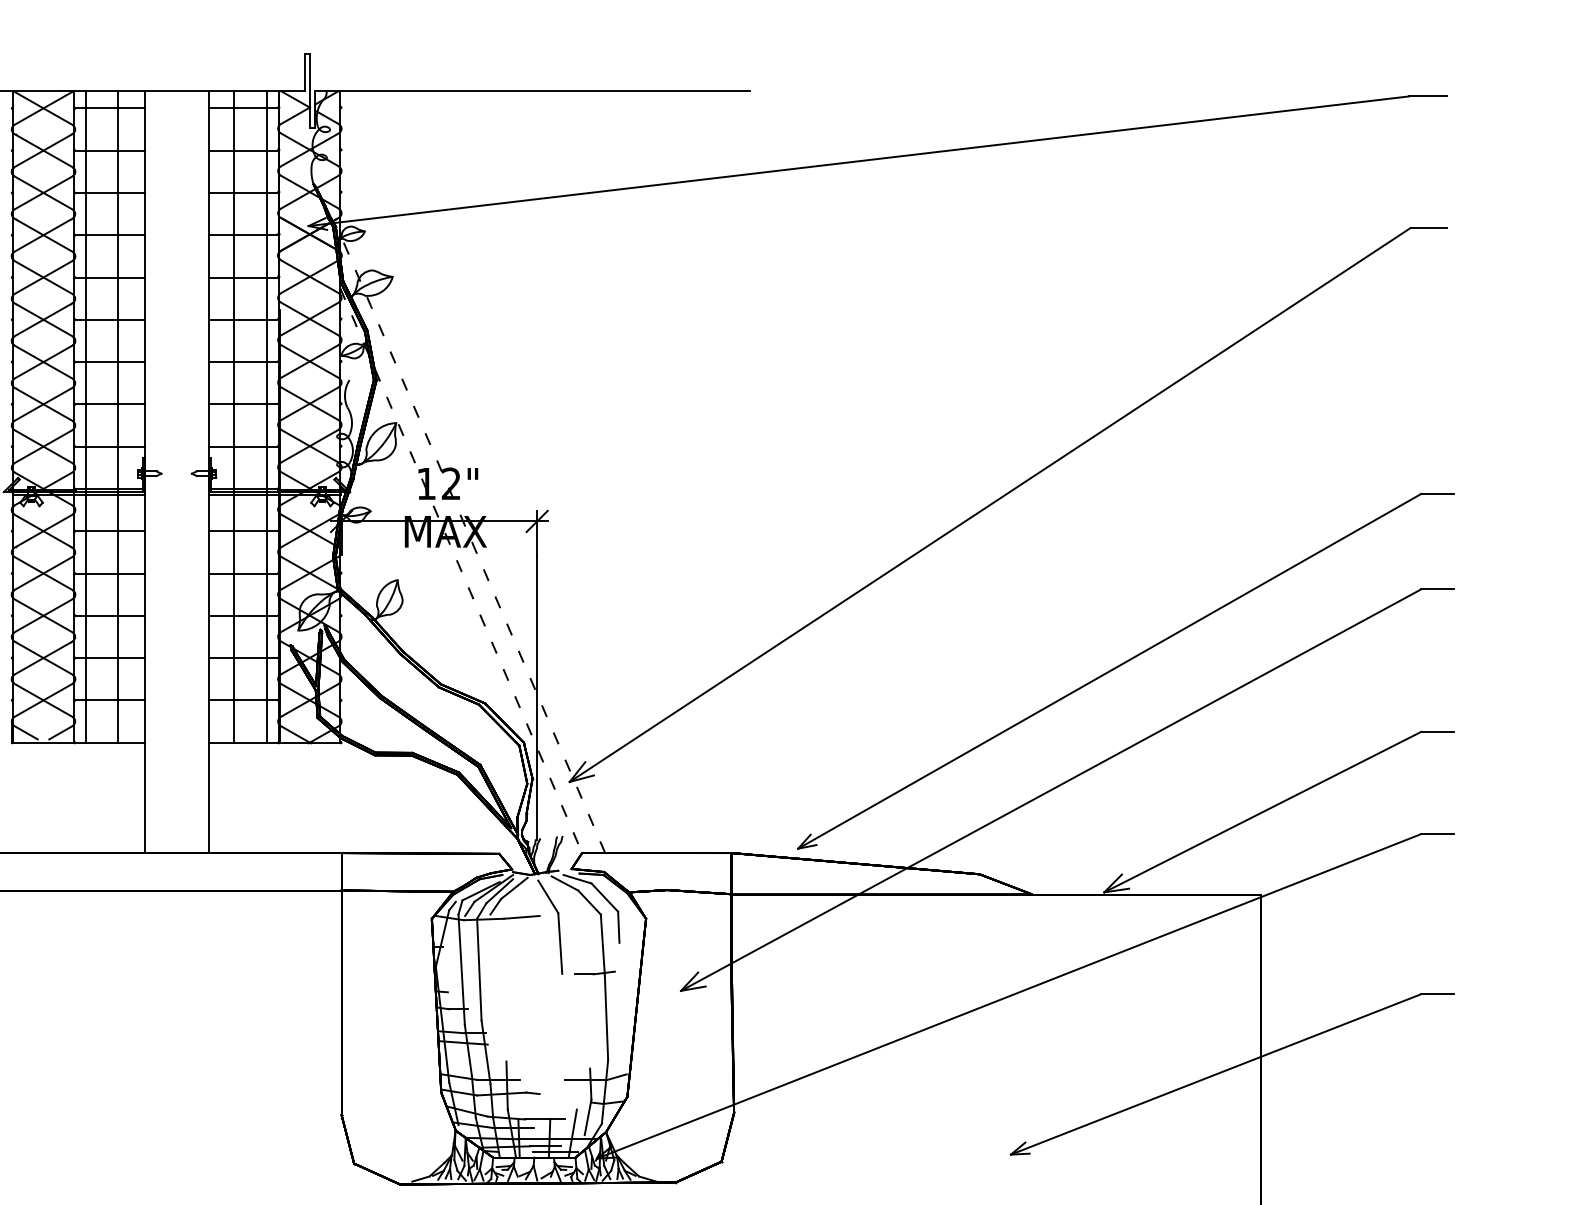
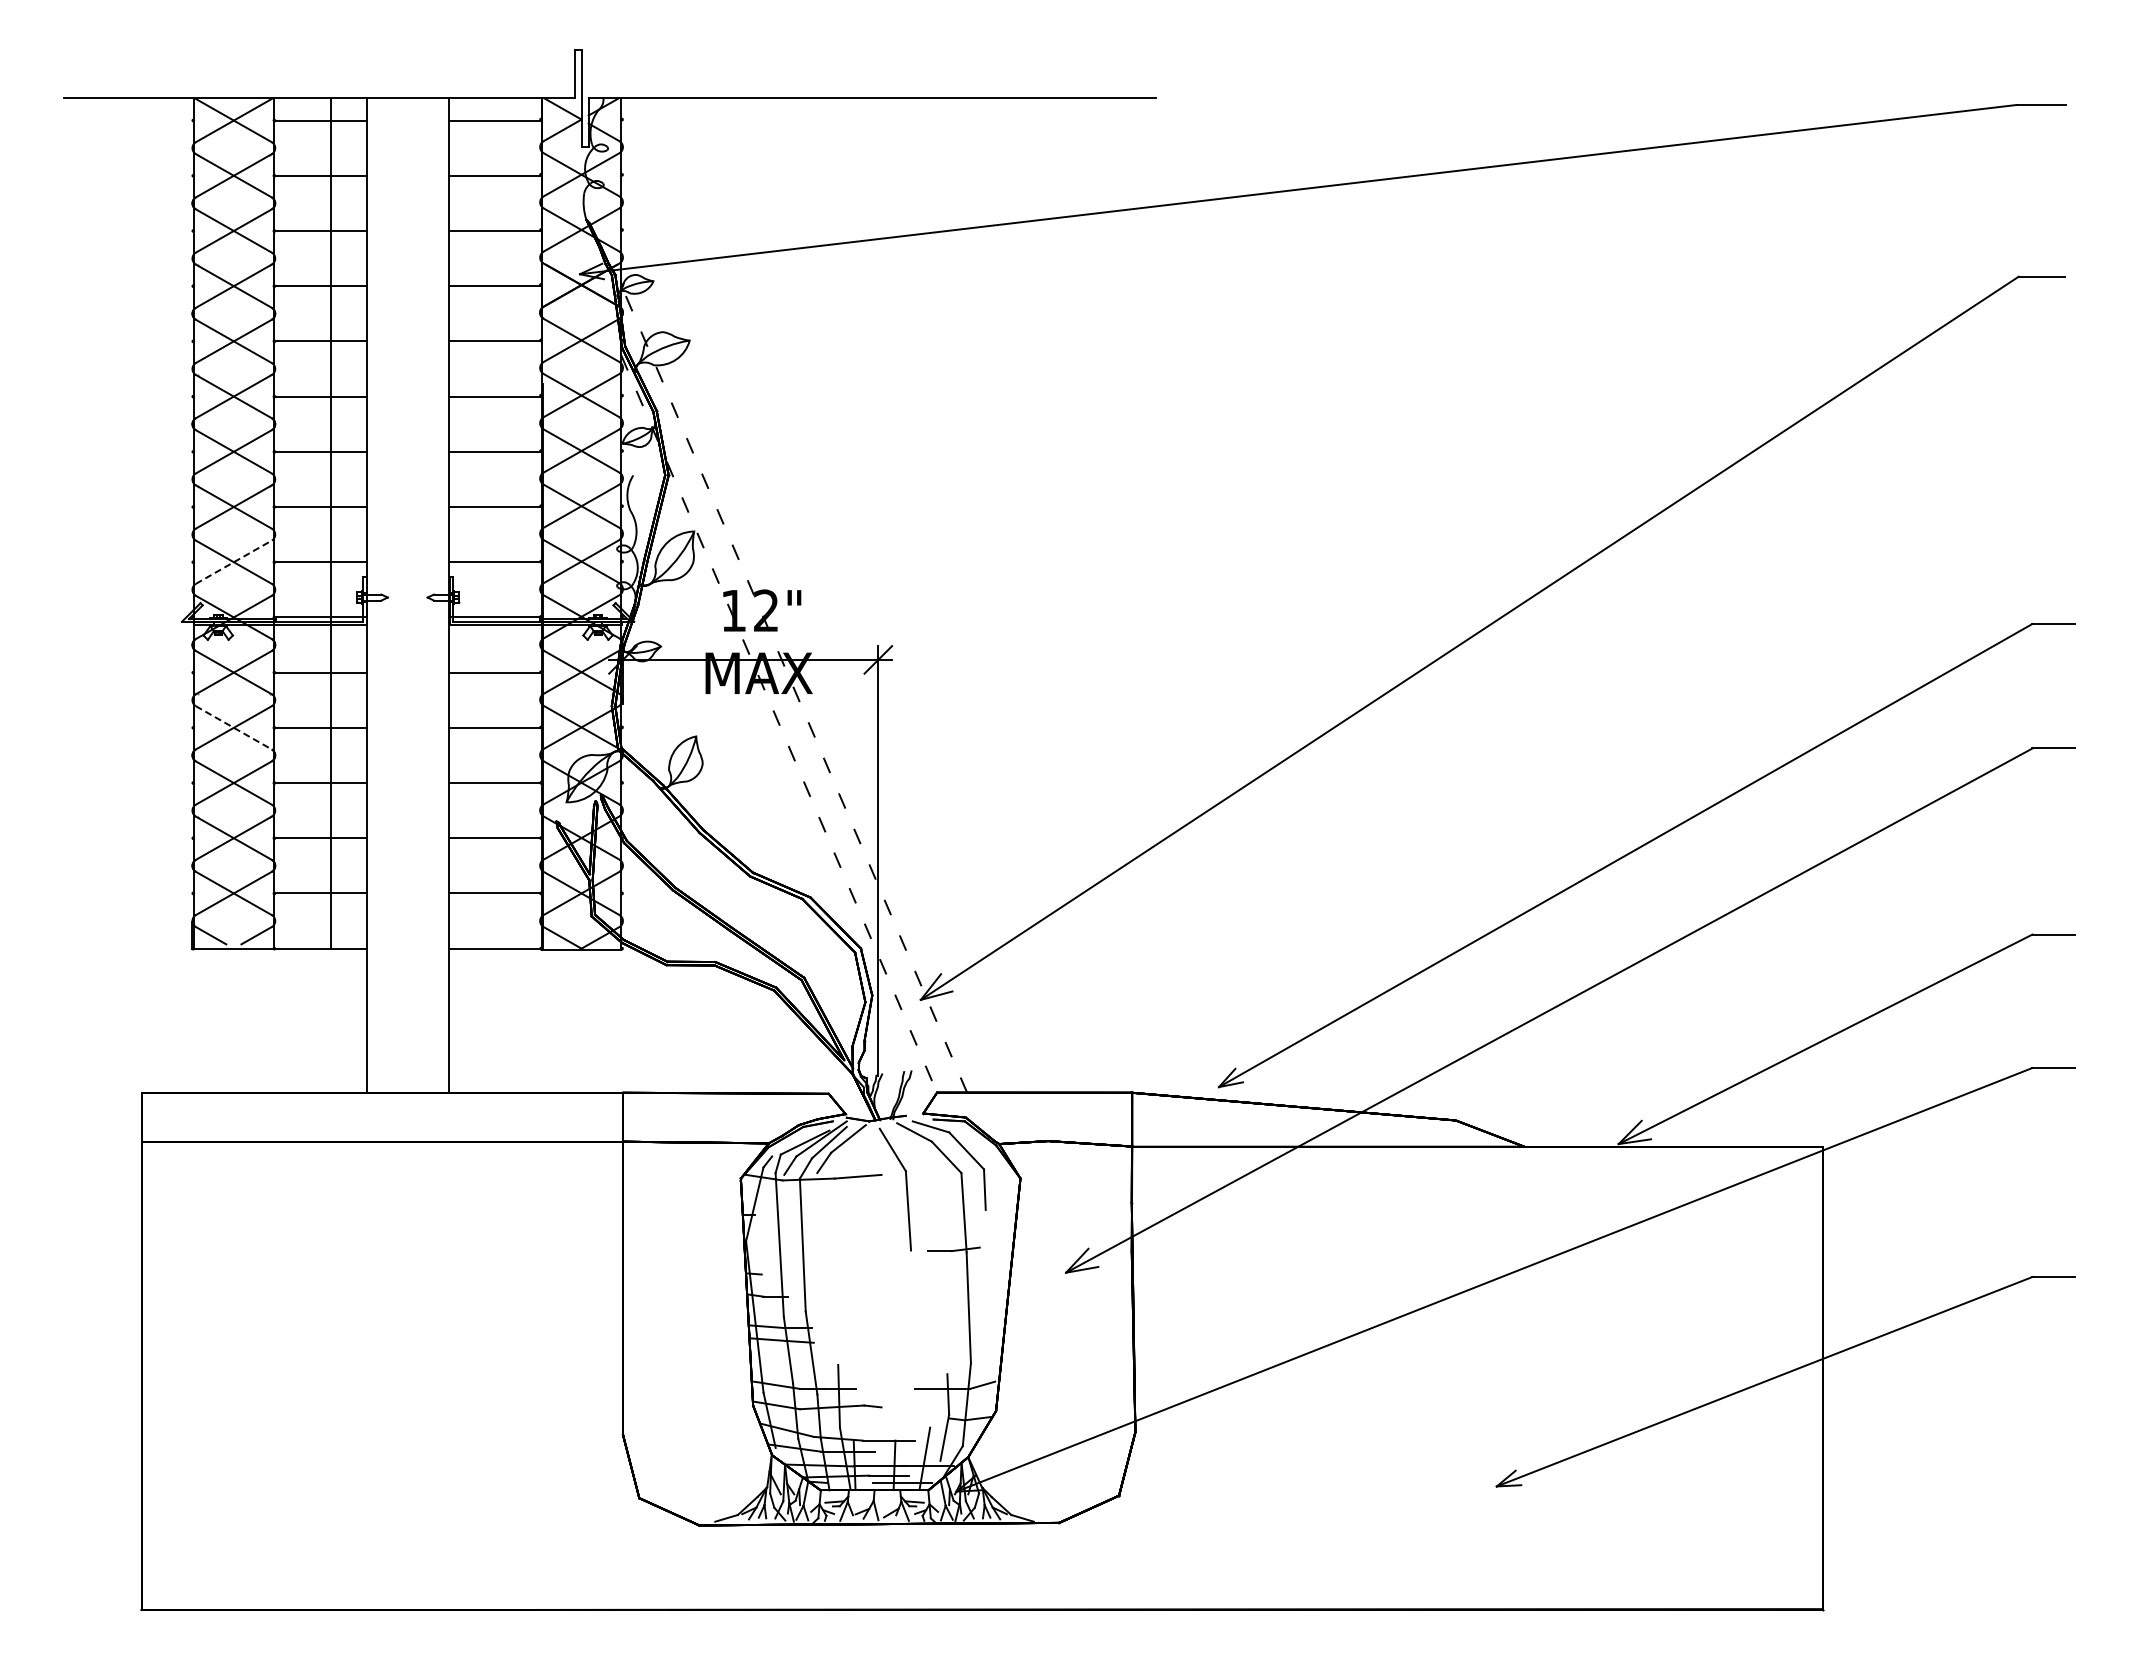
line: (86, 416) -> (289, 523), removed
line: (234, 416) -> (483, 523), removed
line: (266, 416) -> (525, 523), removed
line: (43, 446) -> (233, 562), solid -> dashed
line: (43, 573) -> (233, 727), solid -> dashed

